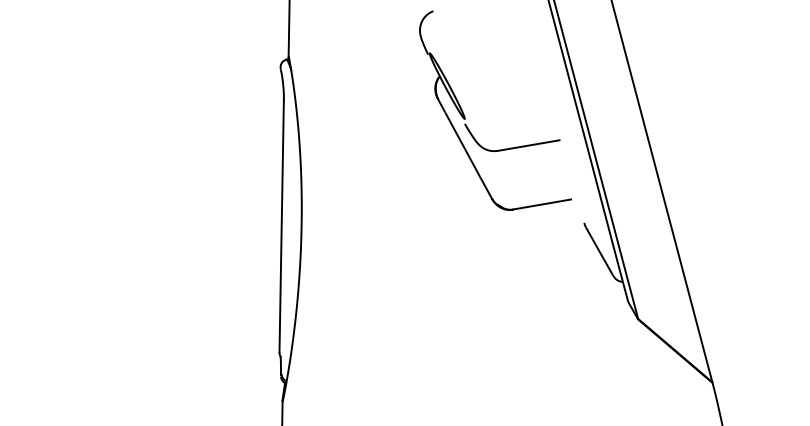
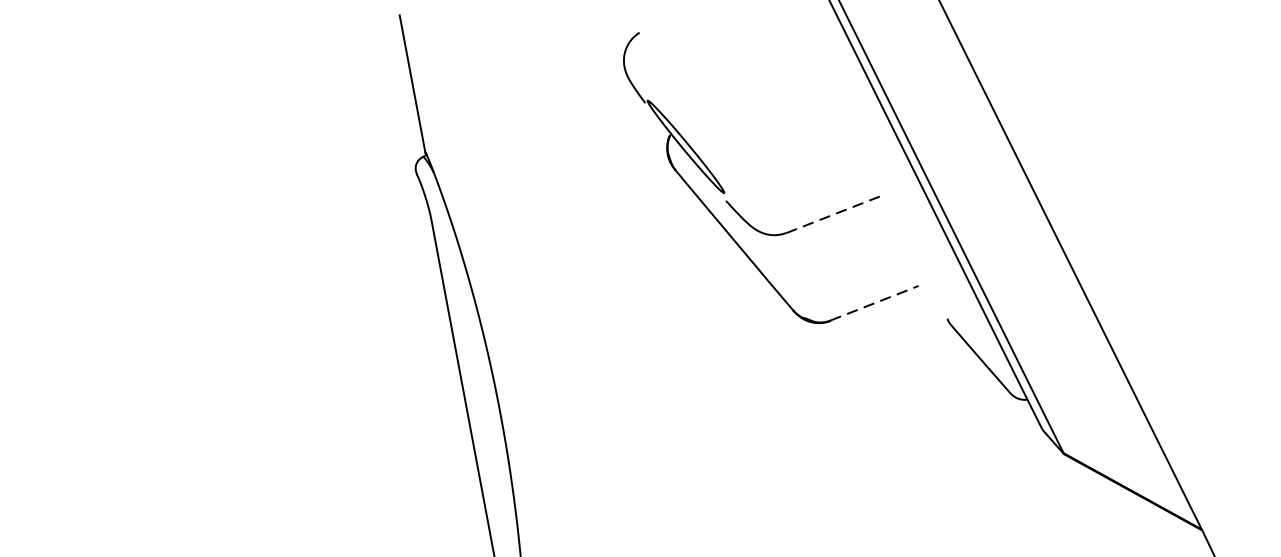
line: (529, 145) -> (835, 214), solid -> dashed
line: (542, 204) -> (875, 303), solid -> dashed

